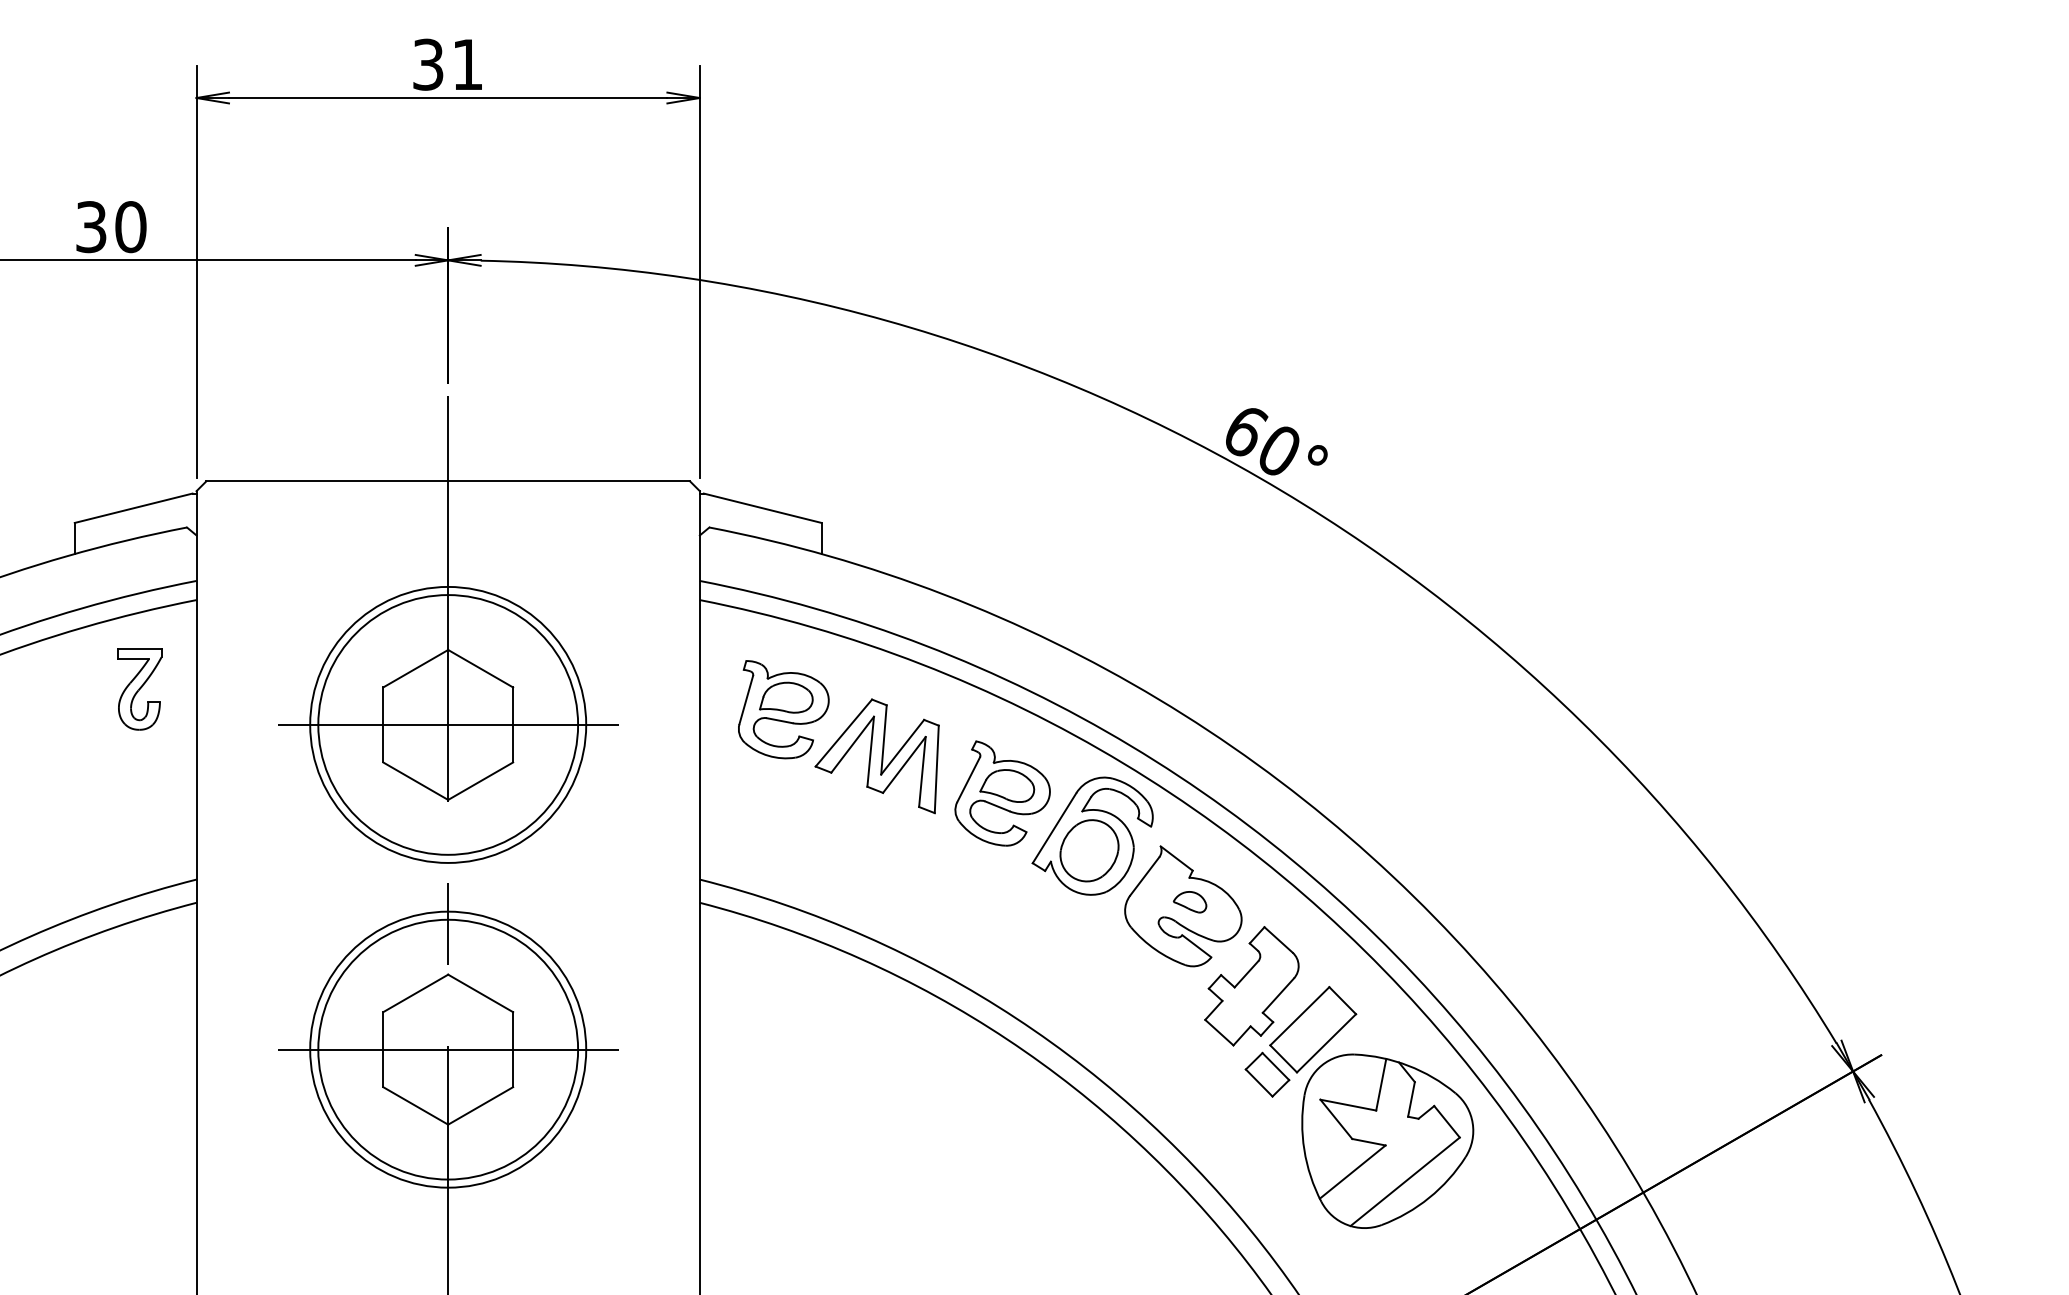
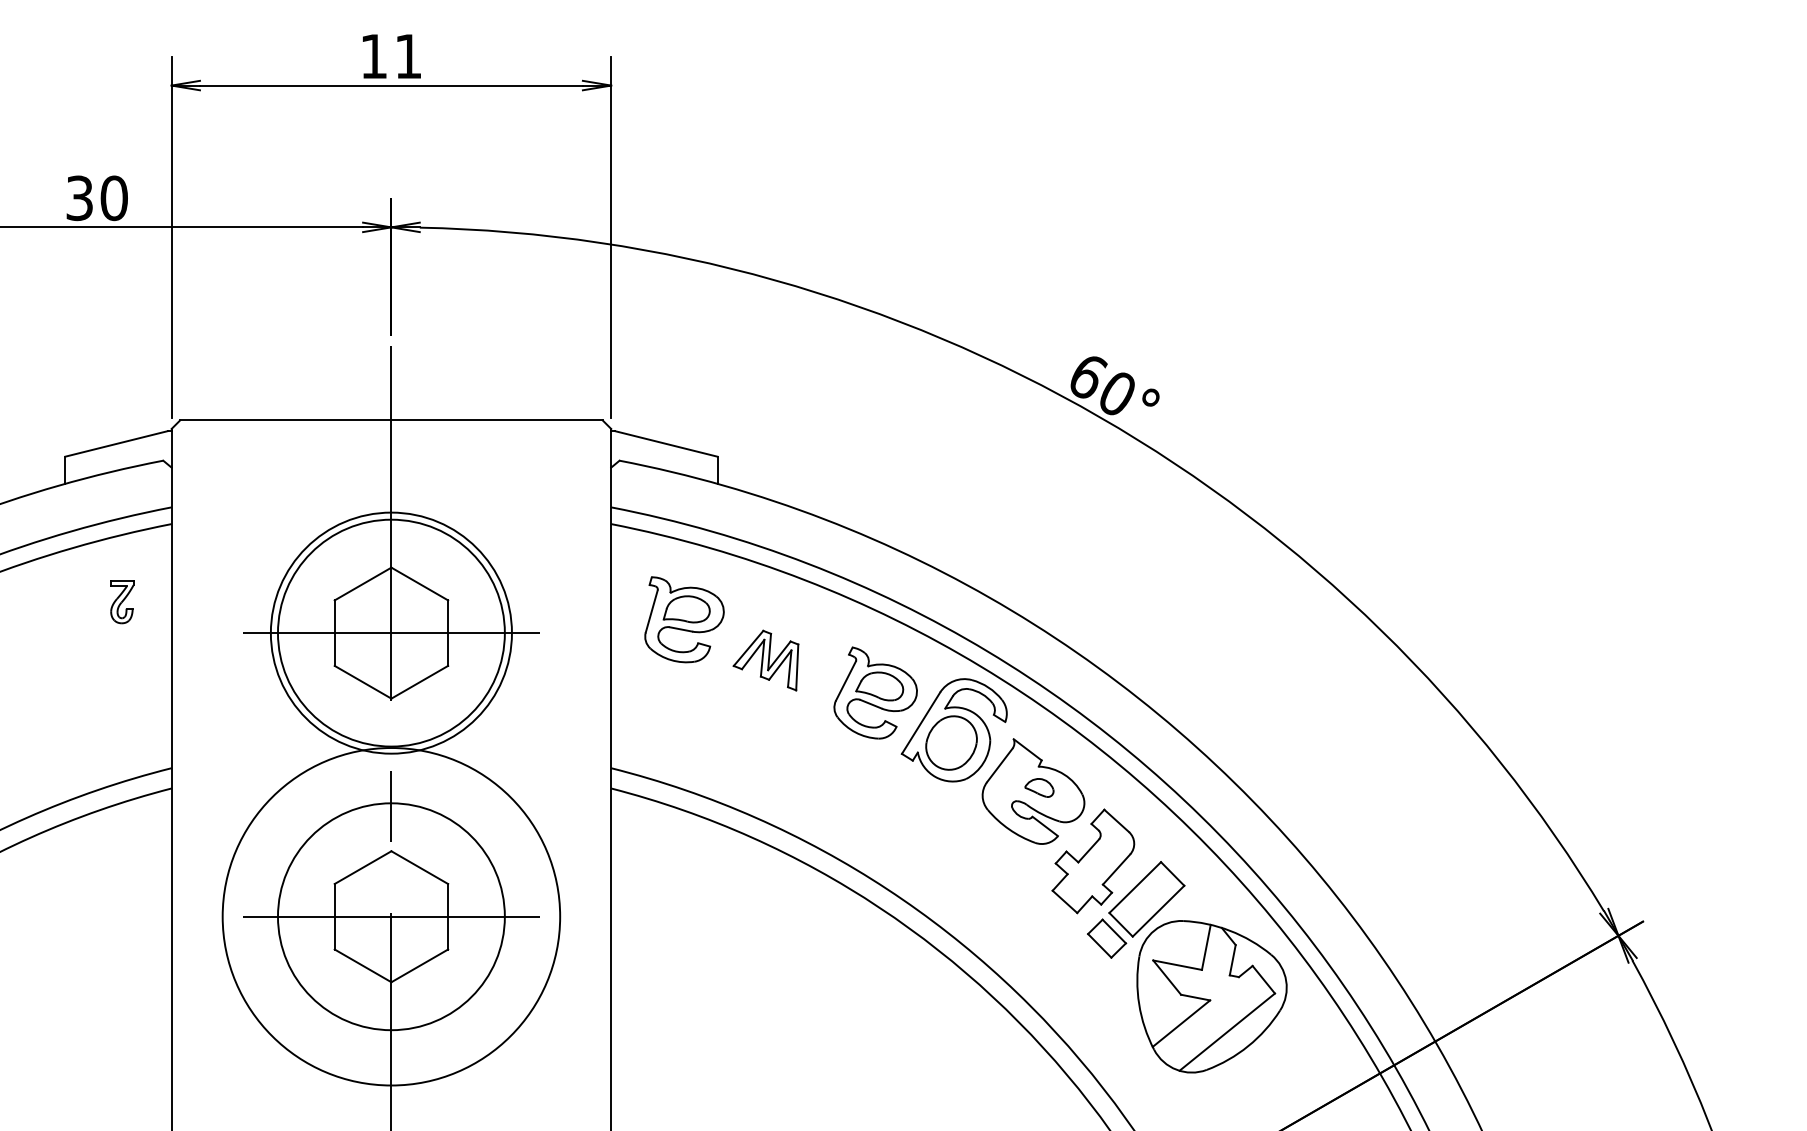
text: (428, 64) -> (374, 56), 31 -> 11
part: (139, 689) -> (121, 602), size x0.6
part: (876, 756) -> (765, 660), size x0.6
circle: (448, 1049) -> (391, 916), size x1.4

